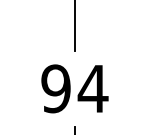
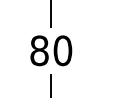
text: (75, 88) -> (51, 50), 94 -> 80

